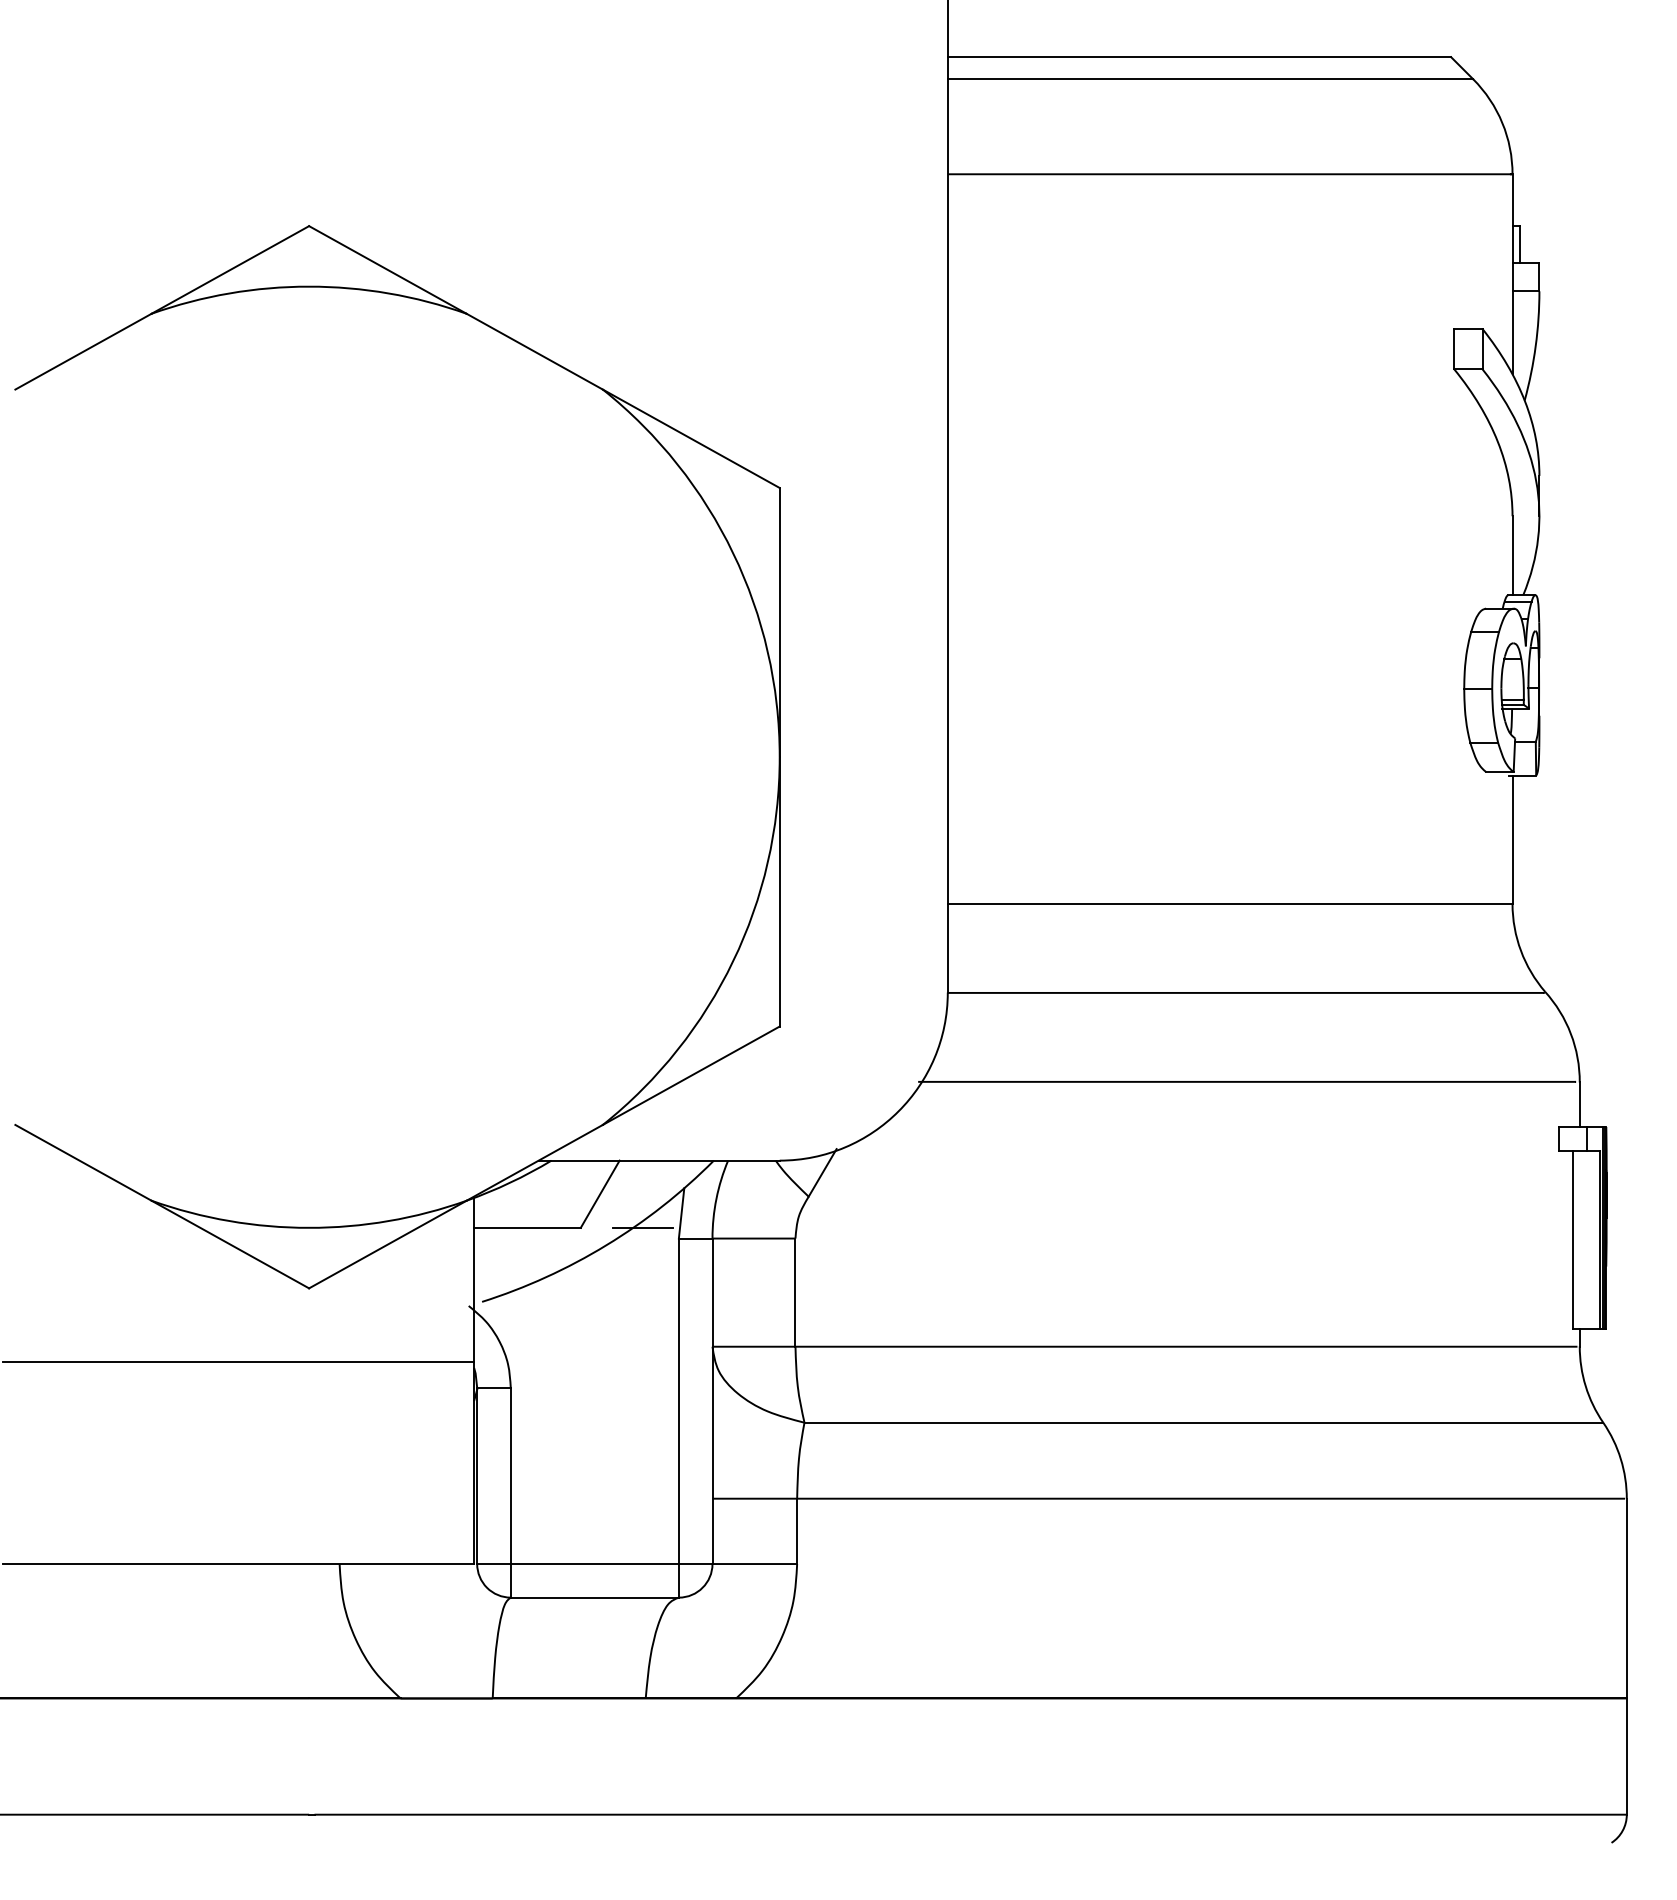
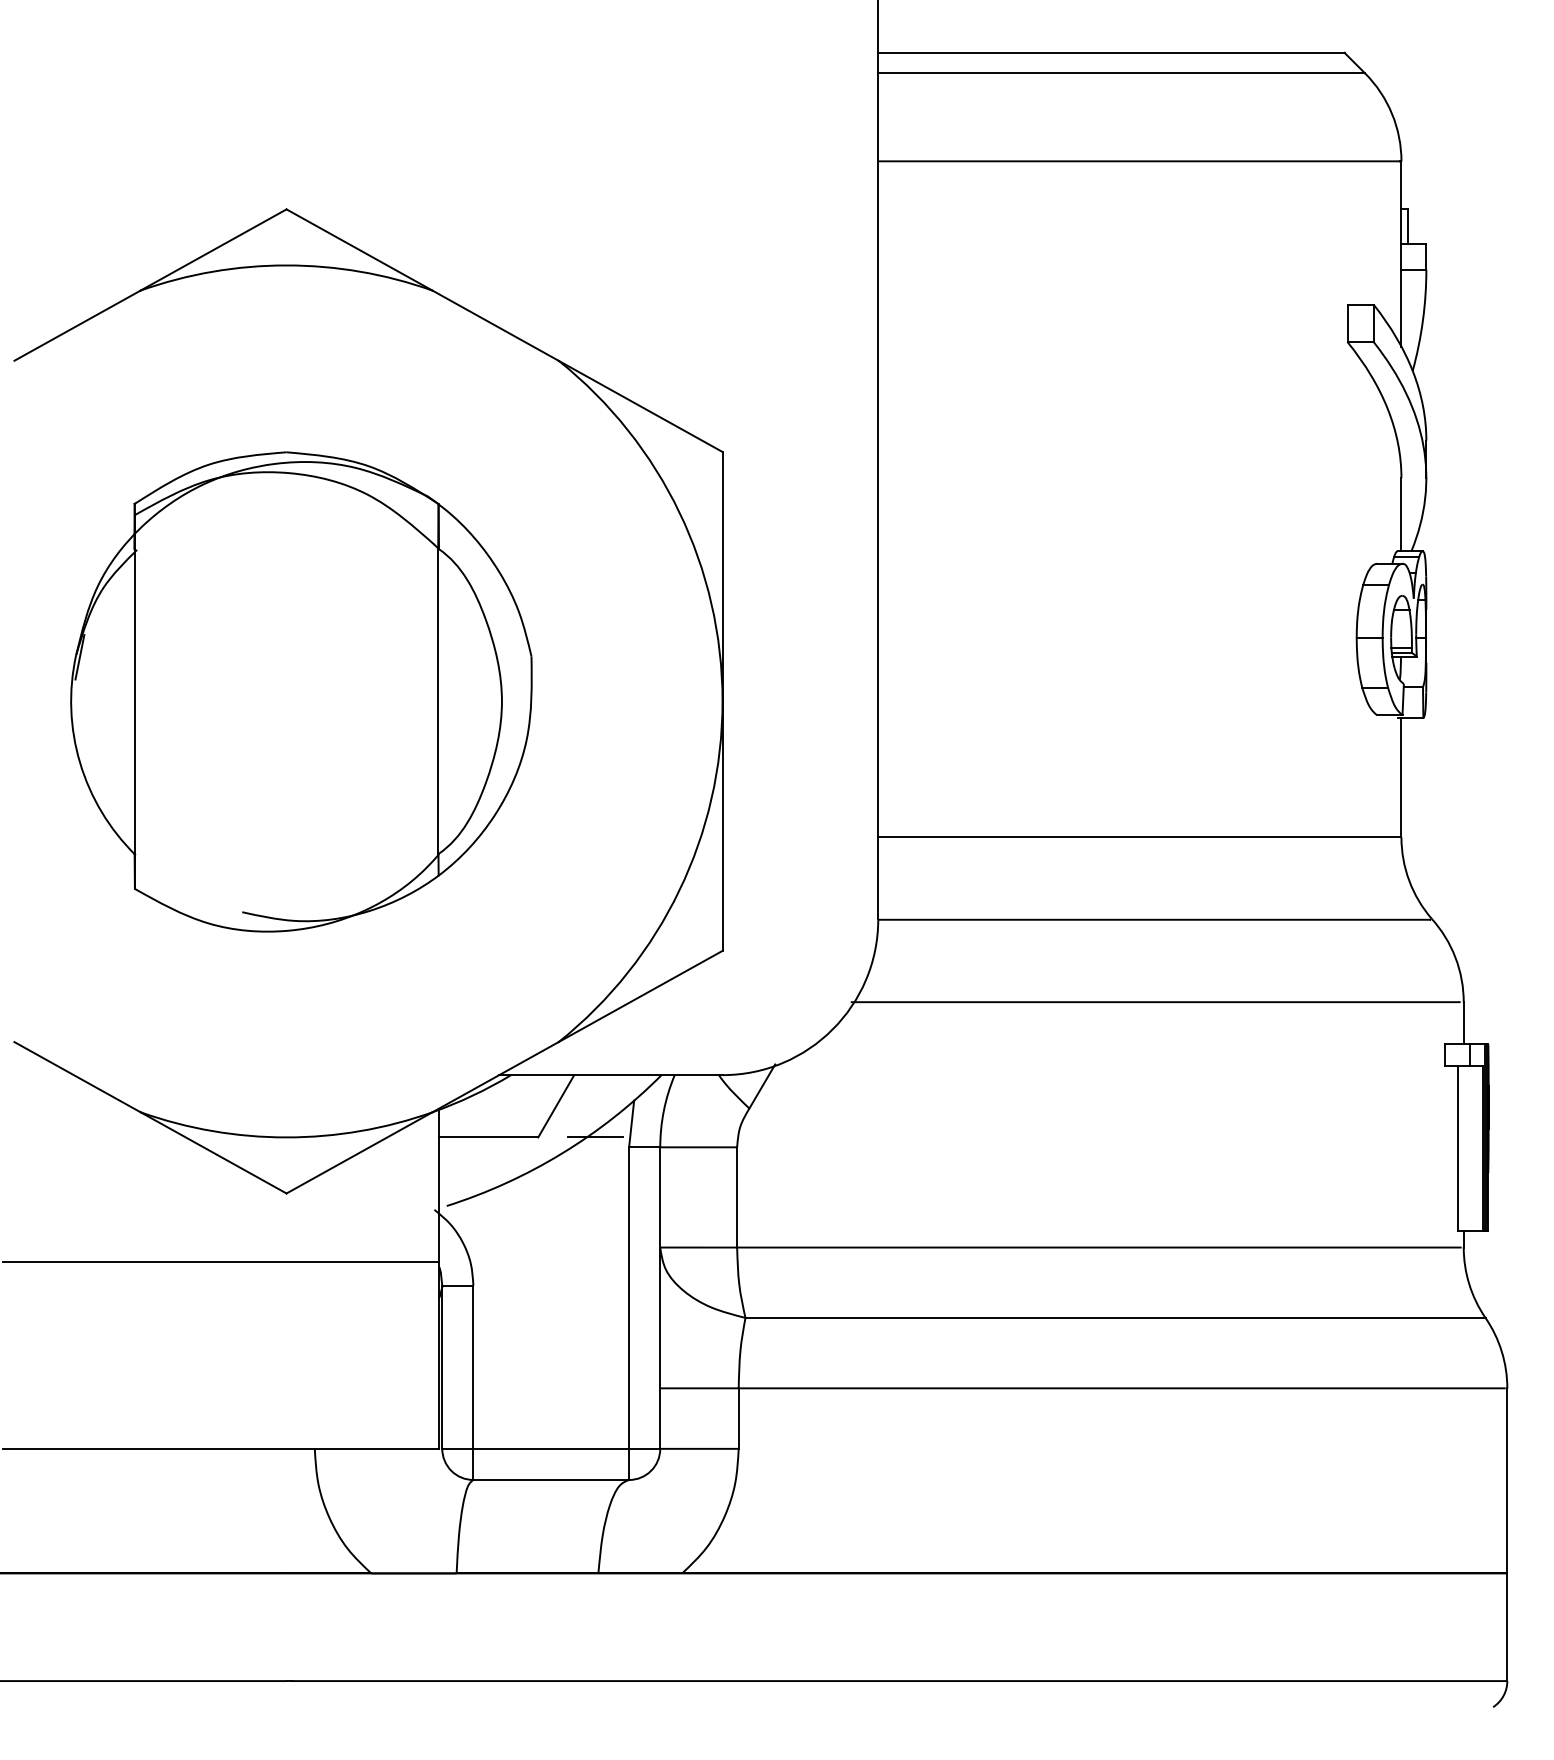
part: (325, 746) -> (301, 691), added

